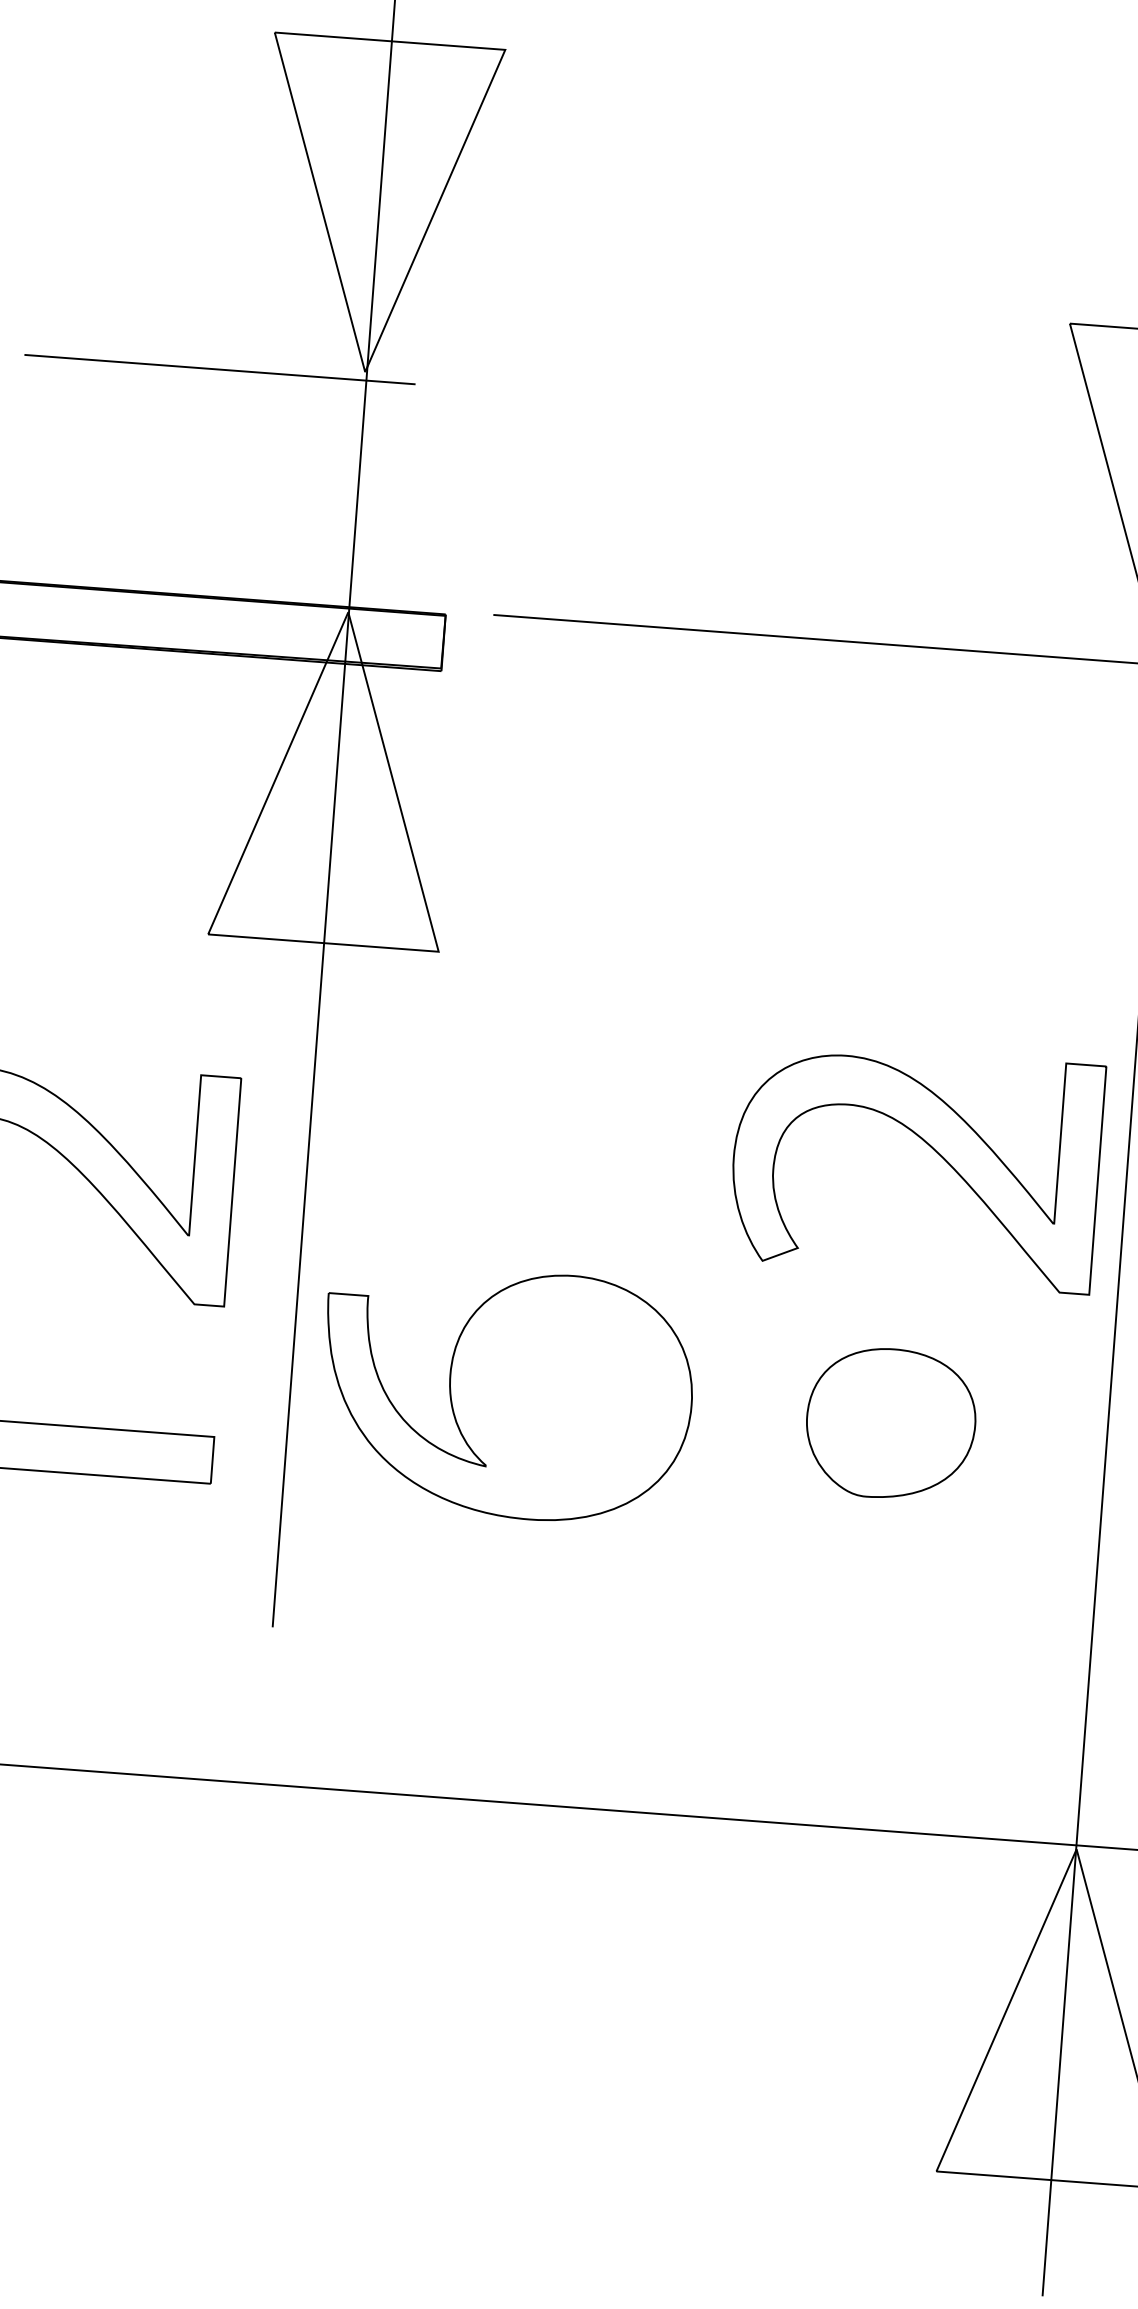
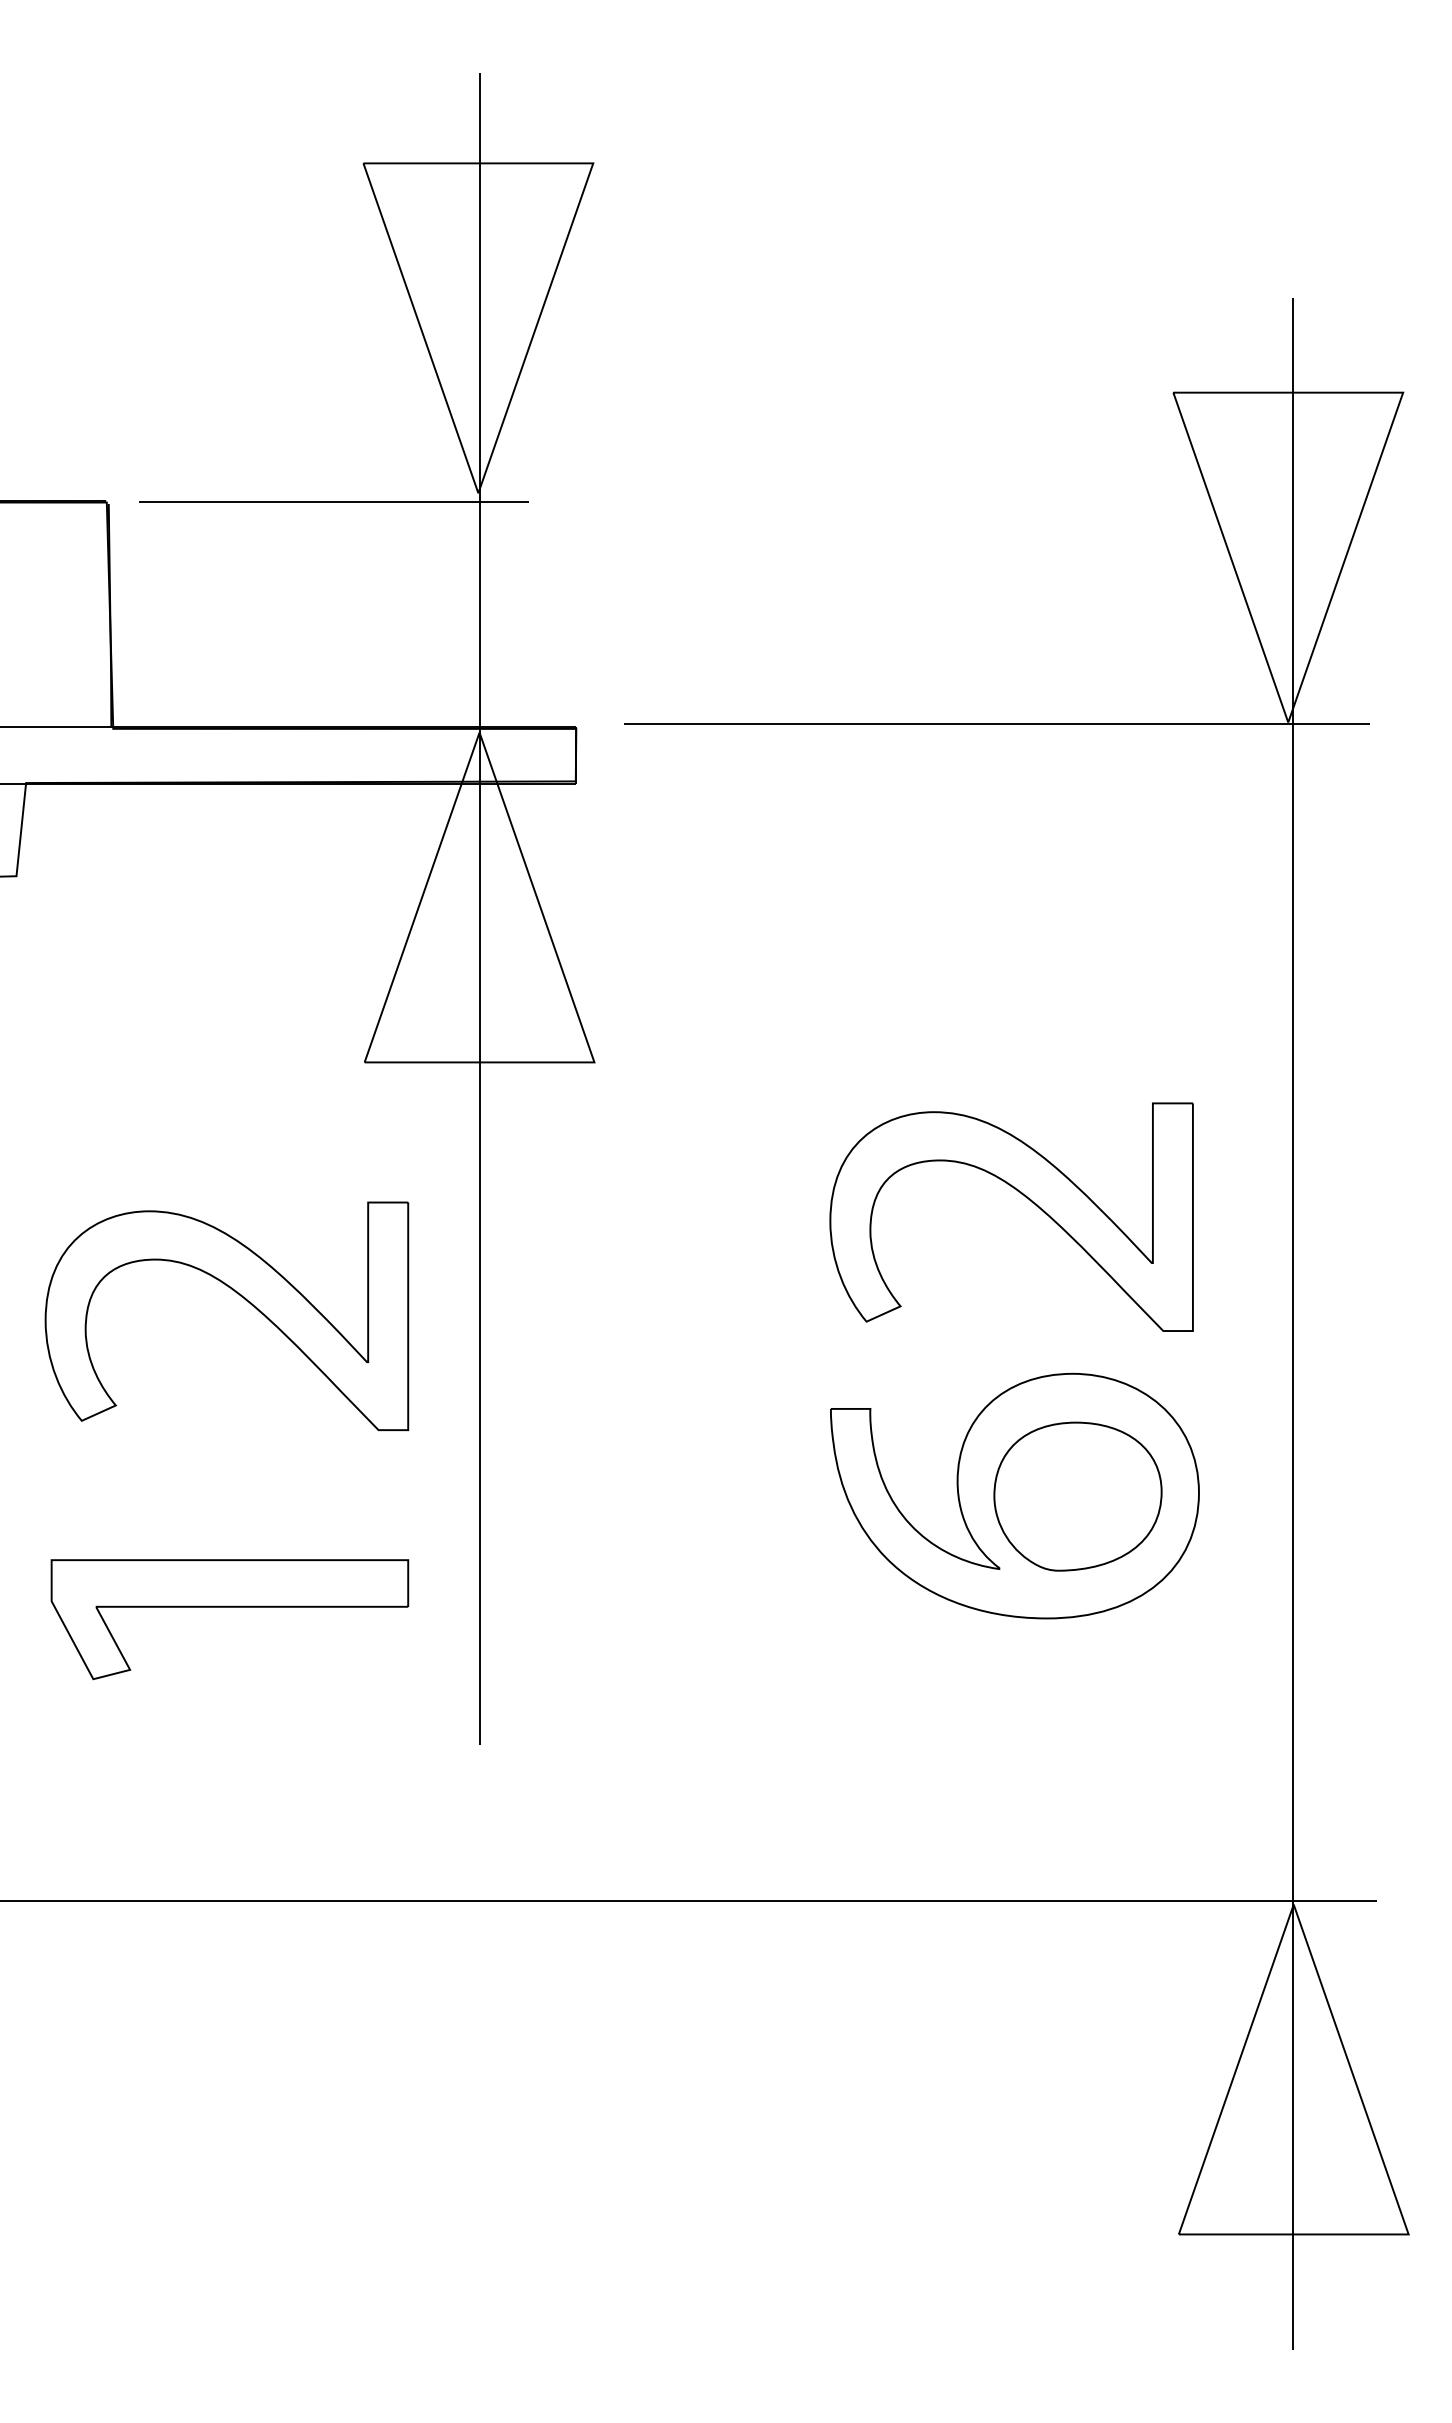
part: (932, 1149) -> (1026, 1198), moved
part: (506, 1393) -> (1014, 1495), moved

